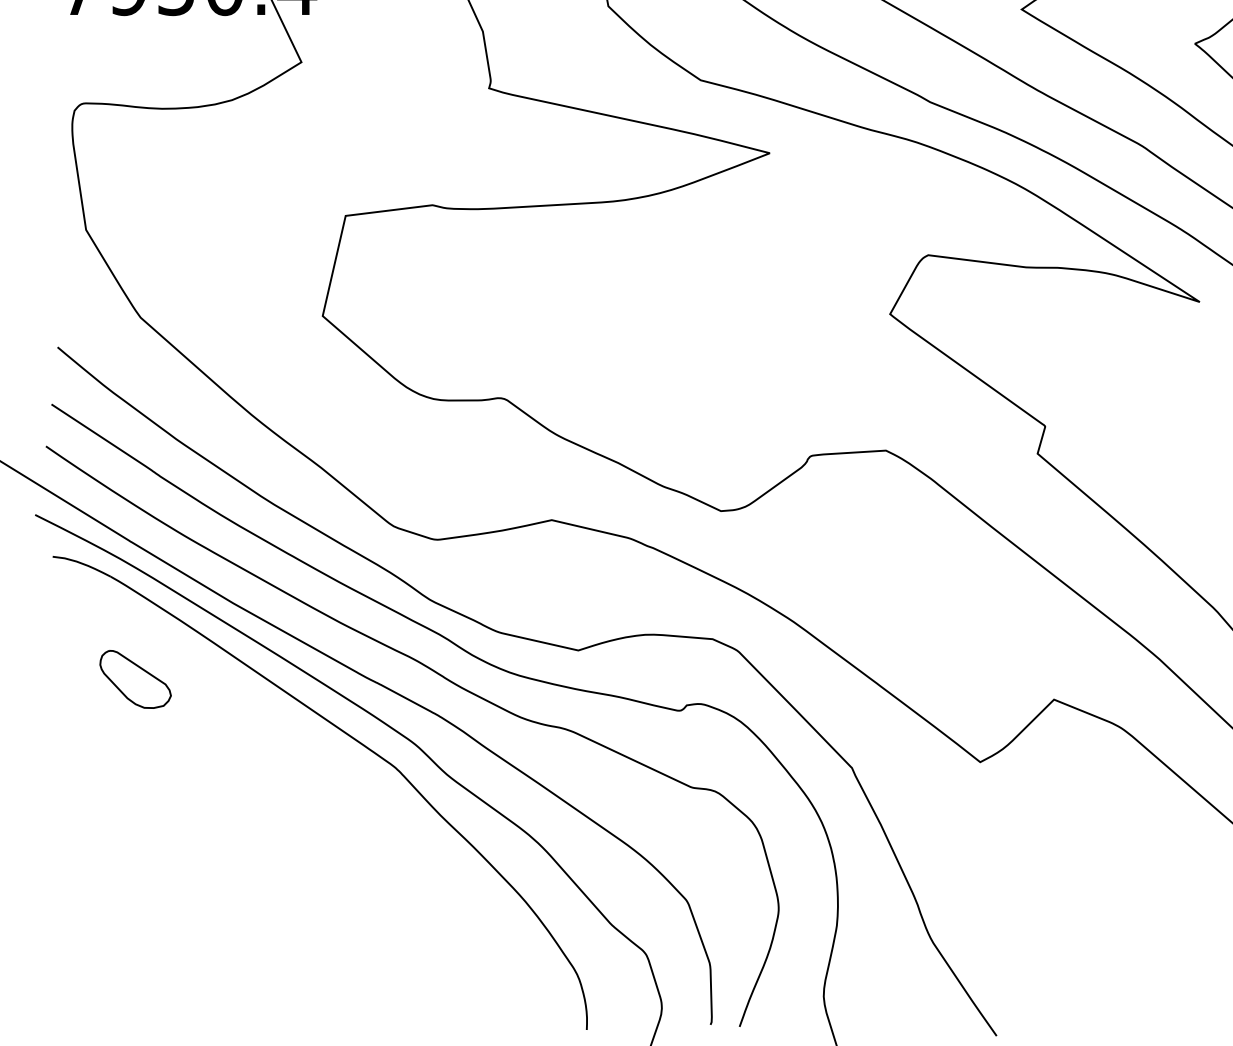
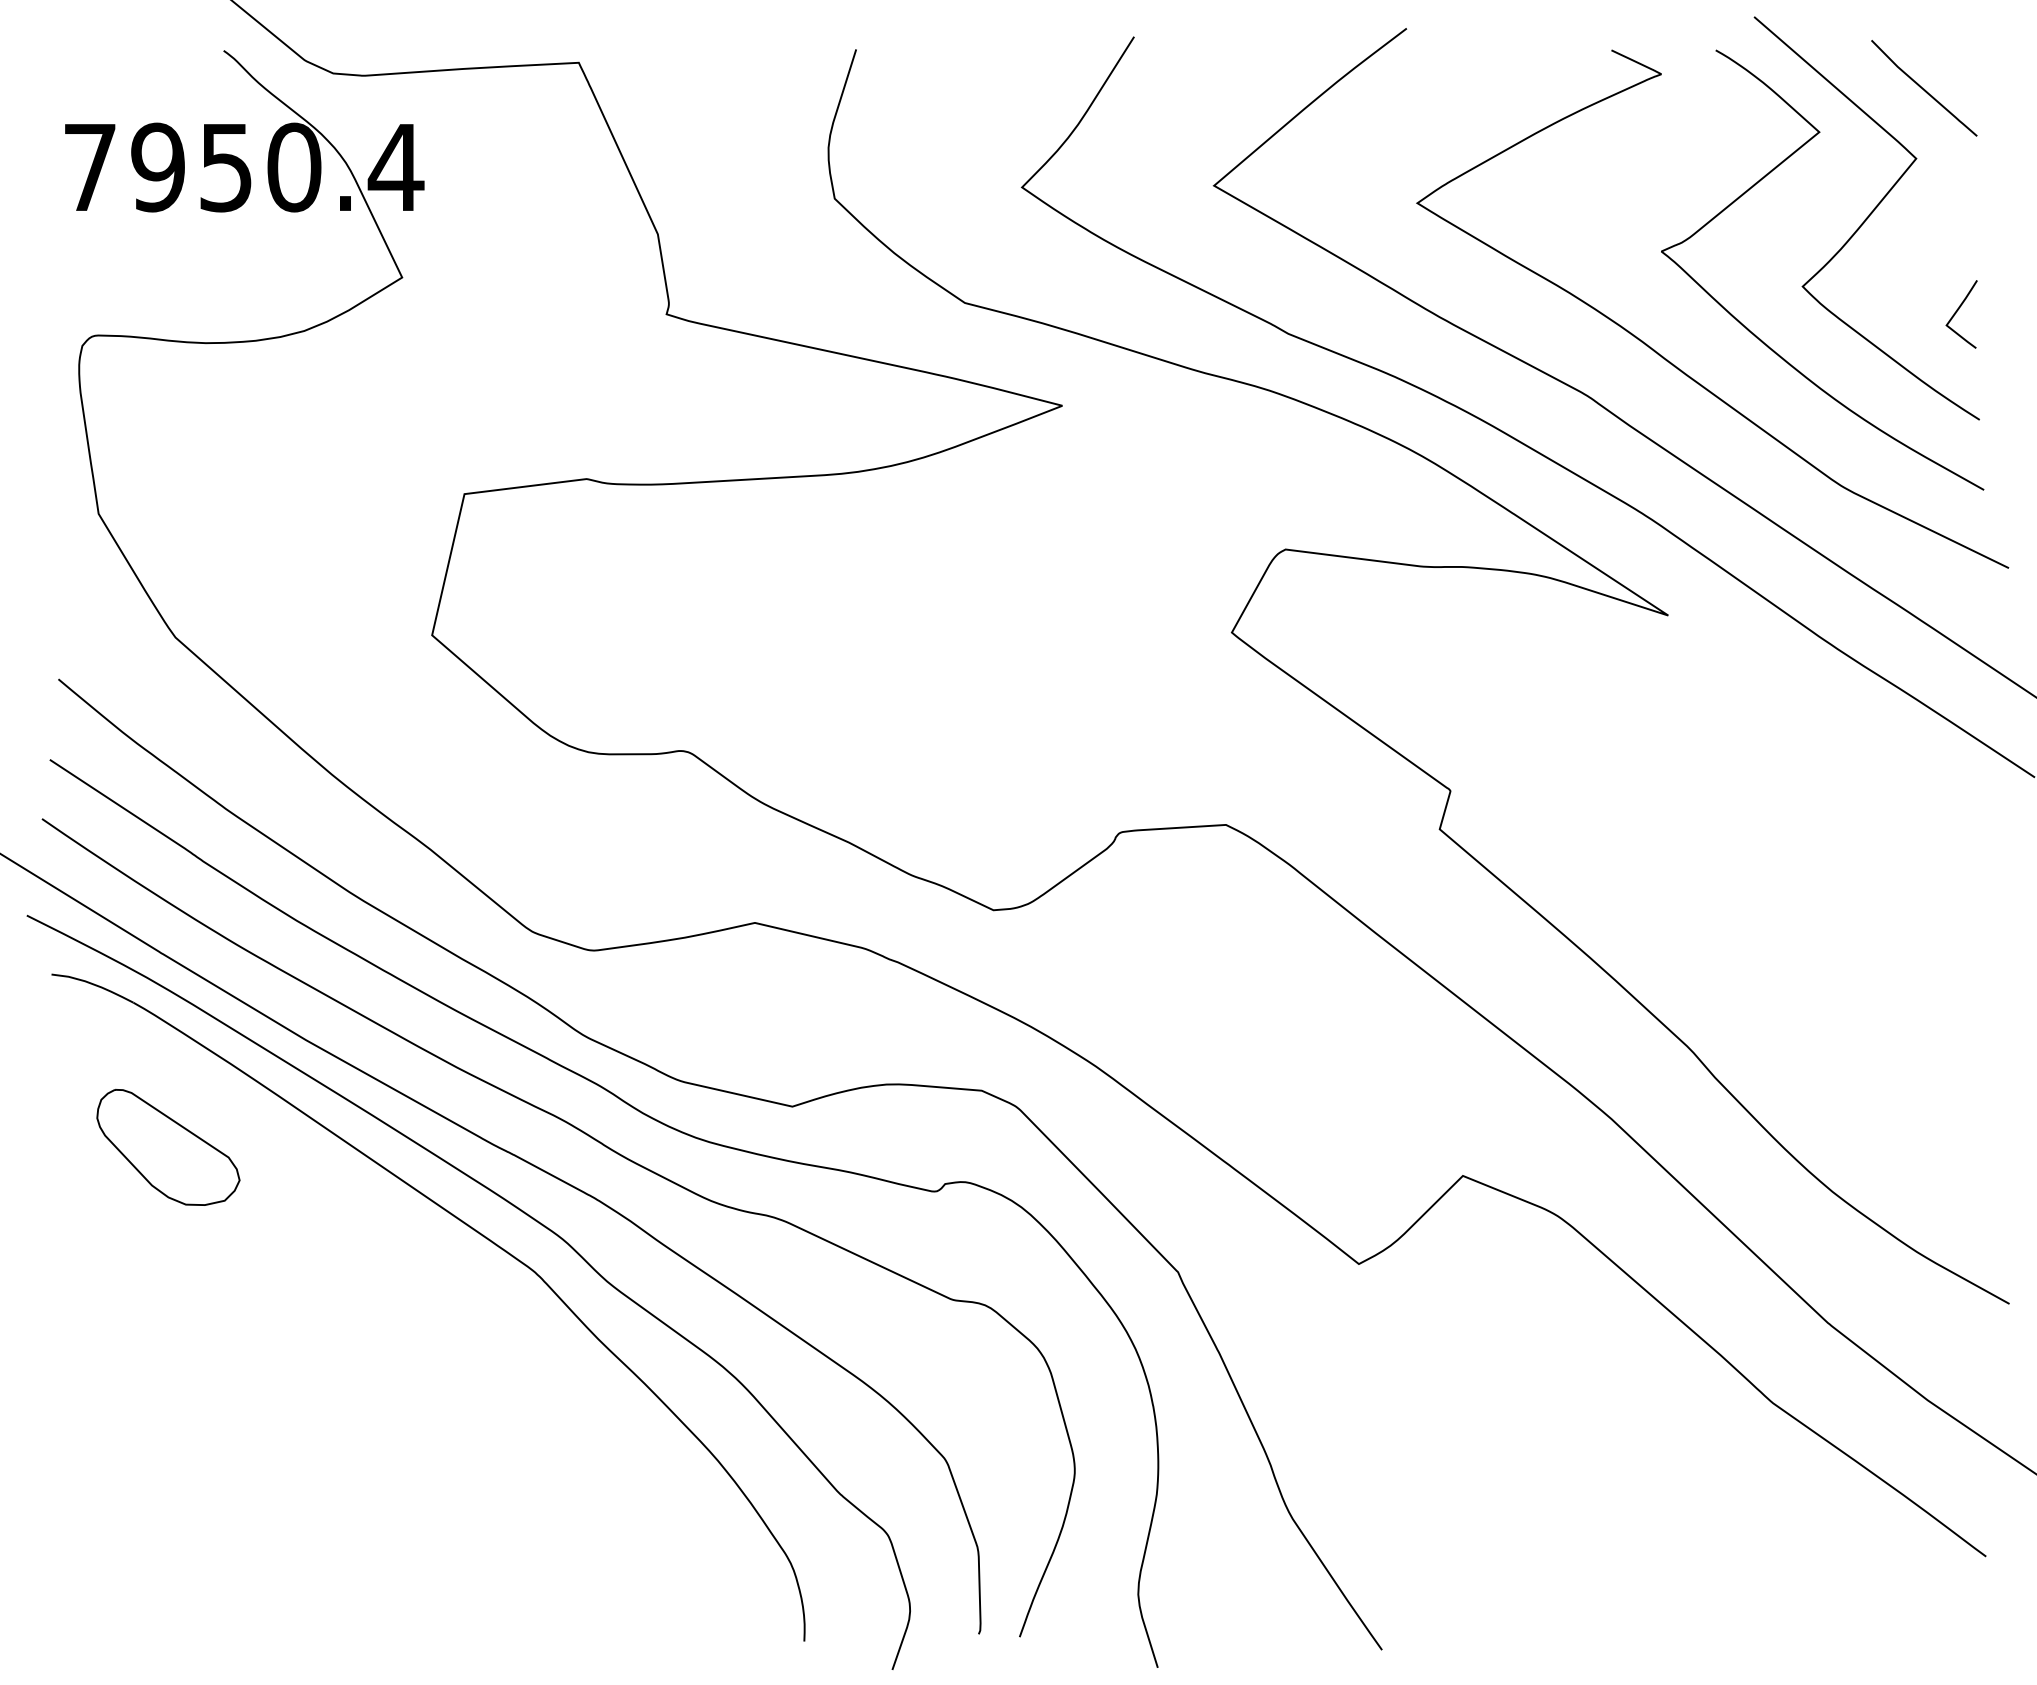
part: (135, 679) -> (168, 1147), size x1.43

